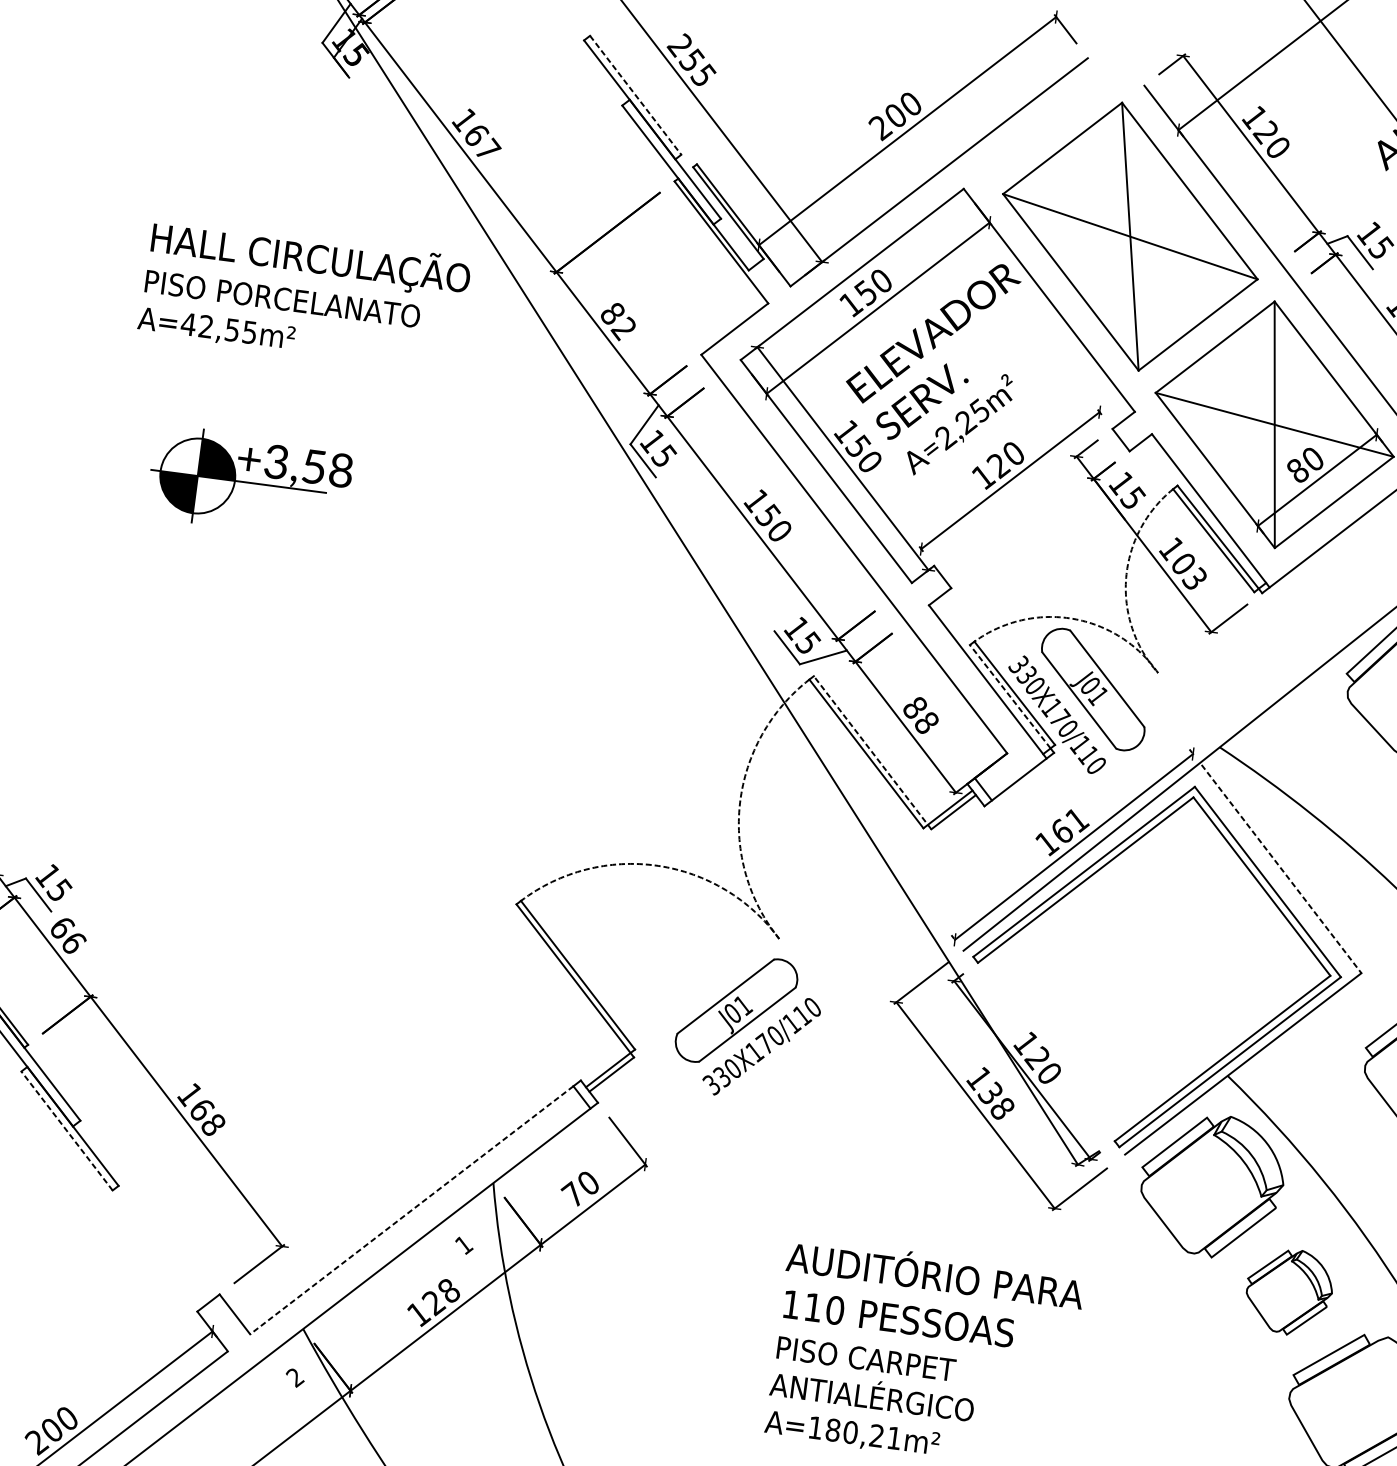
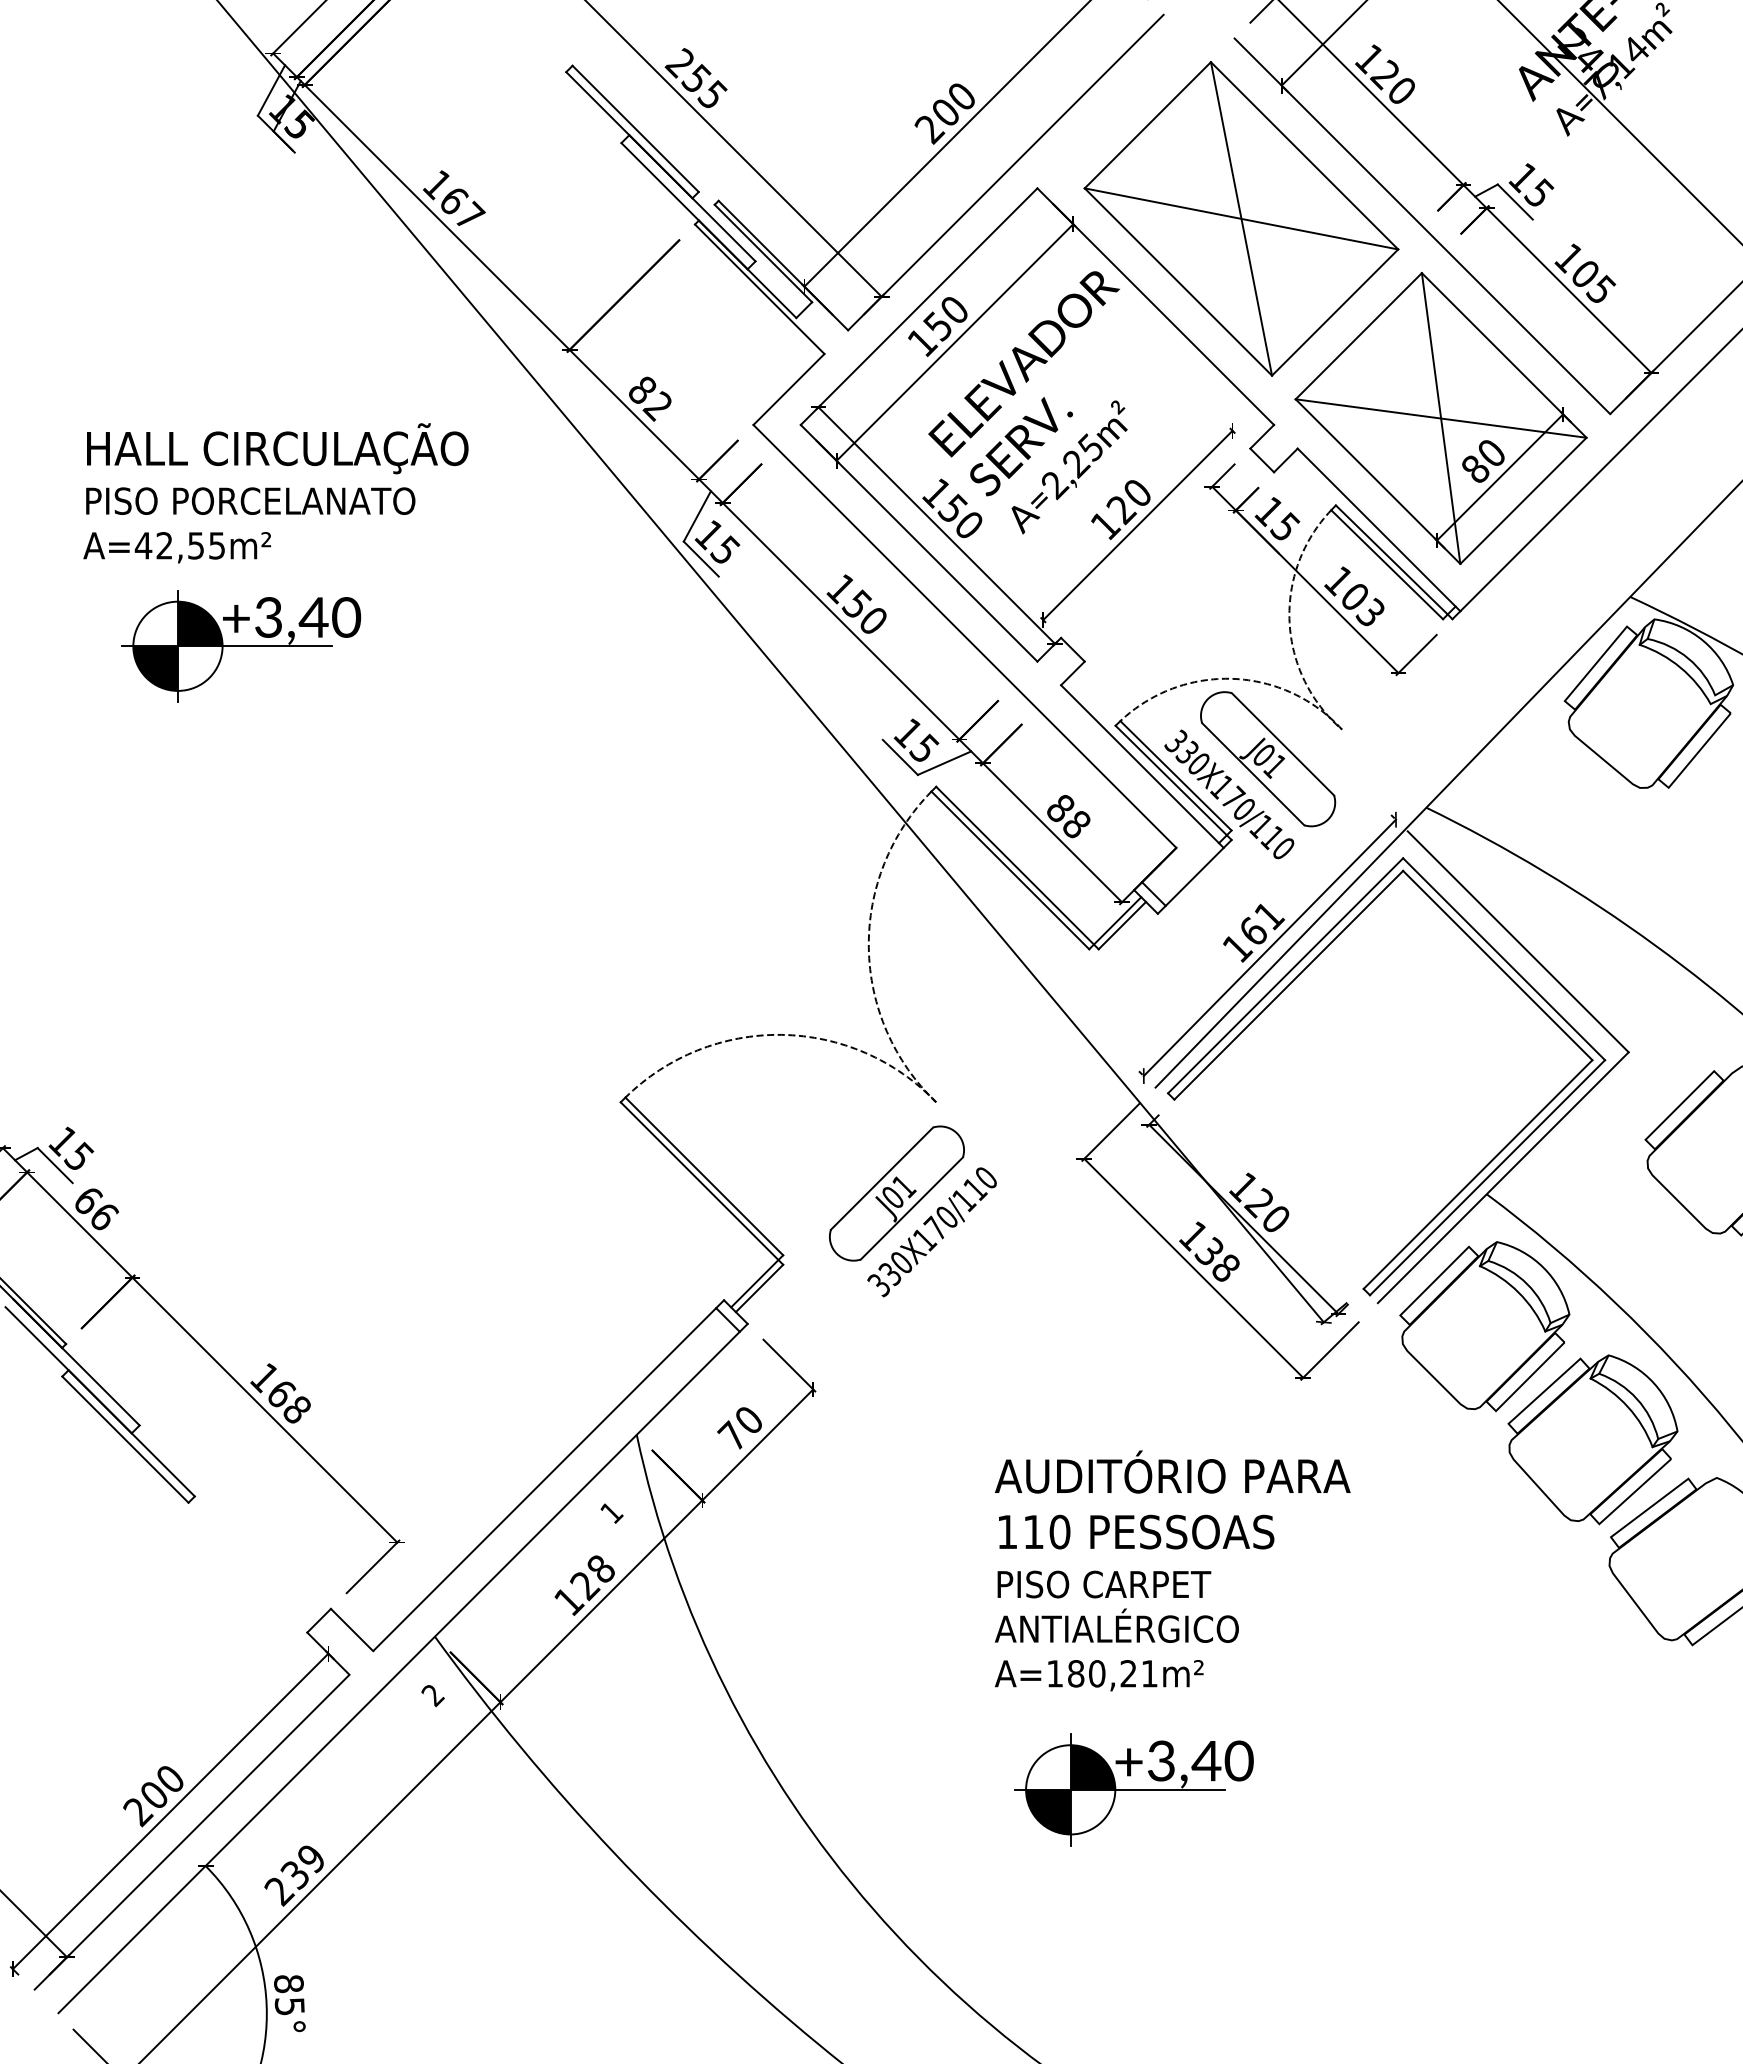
line: (636, 95) -> (636, 129), dashed -> solid
text: (304, 295) -> (275, 493), moved
text: (327, 468) -> (329, 617), +3,58 -> +3,40
line: (1009, 696) -> (1170, 780), dashed -> solid
line: (872, 753) -> (1017, 868), dashed -> solid
line: (1281, 869) -> (1518, 942), dashed -> solid
line: (67, 1130) -> (125, 1439), dashed -> solid
line: (411, 1210) -> (544, 1479), dashed -> solid
part: (1288, 1291) -> (1592, 1439), size x1.67

